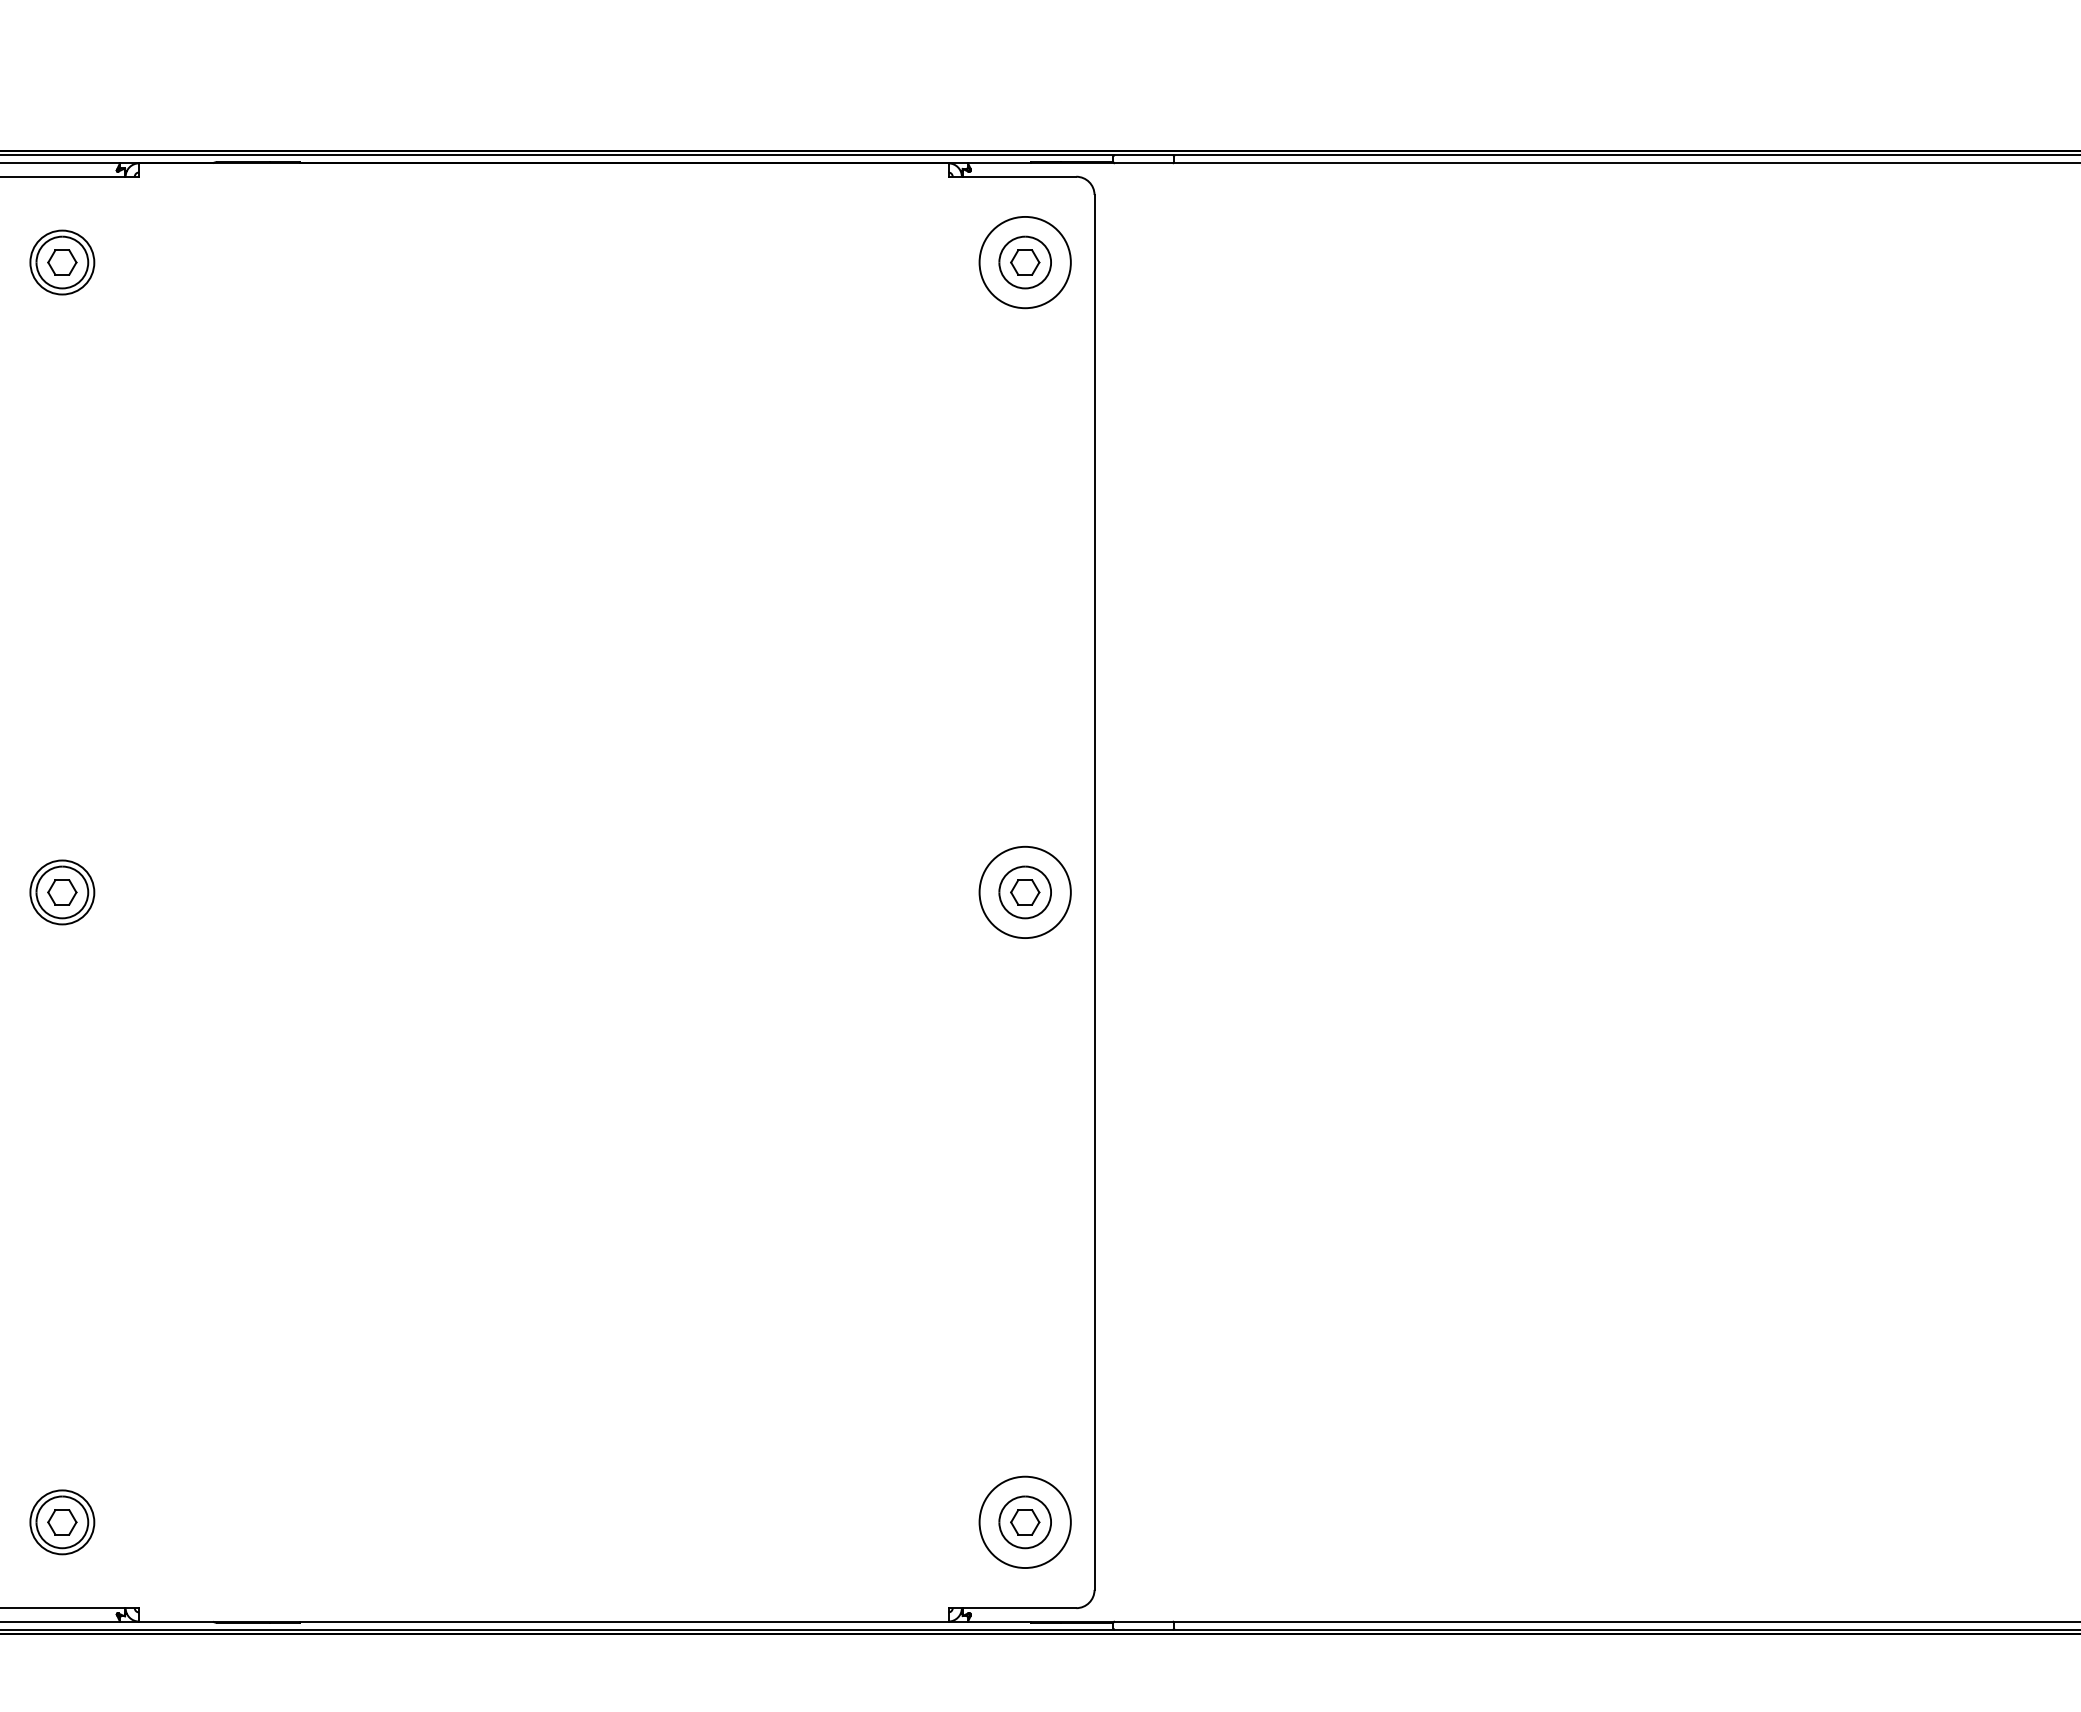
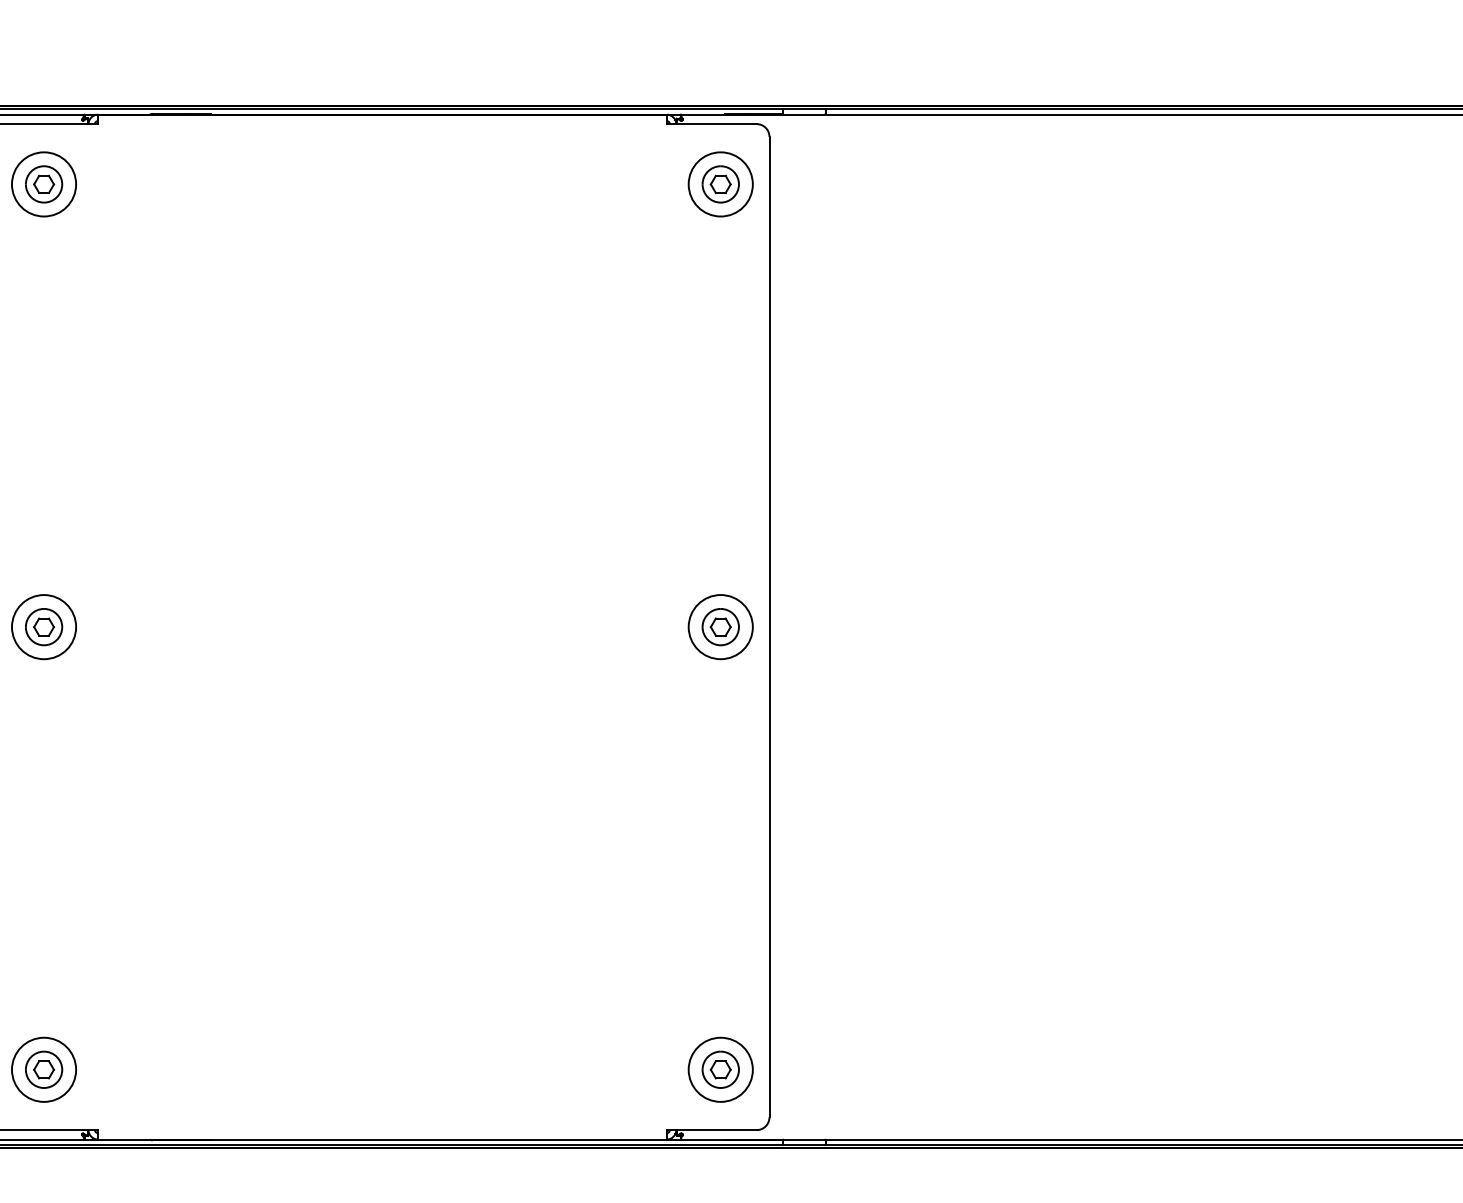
circle: (62, 262) -> (44, 184), size x1.43
circle: (62, 892) -> (44, 627), size x1.43
circle: (62, 1522) -> (44, 1069), size x1.43

